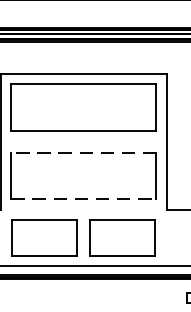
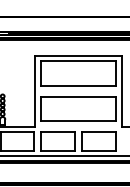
line: (83, 151) -> (78, 96), dashed -> solid
line: (83, 199) -> (78, 121), dashed -> solid

